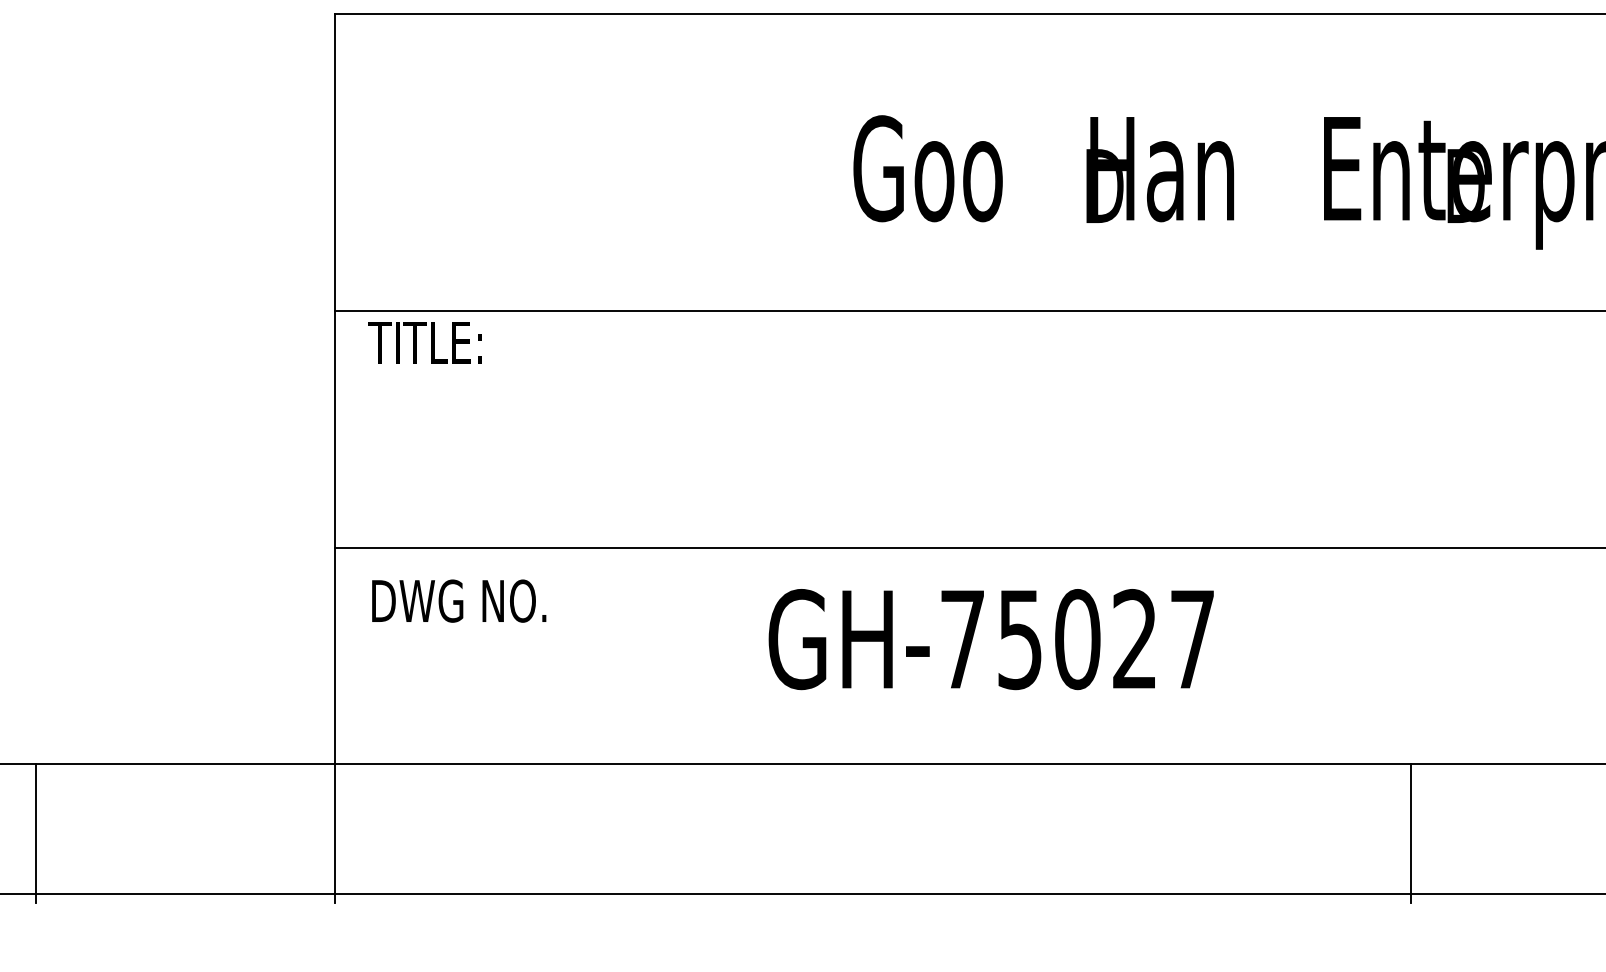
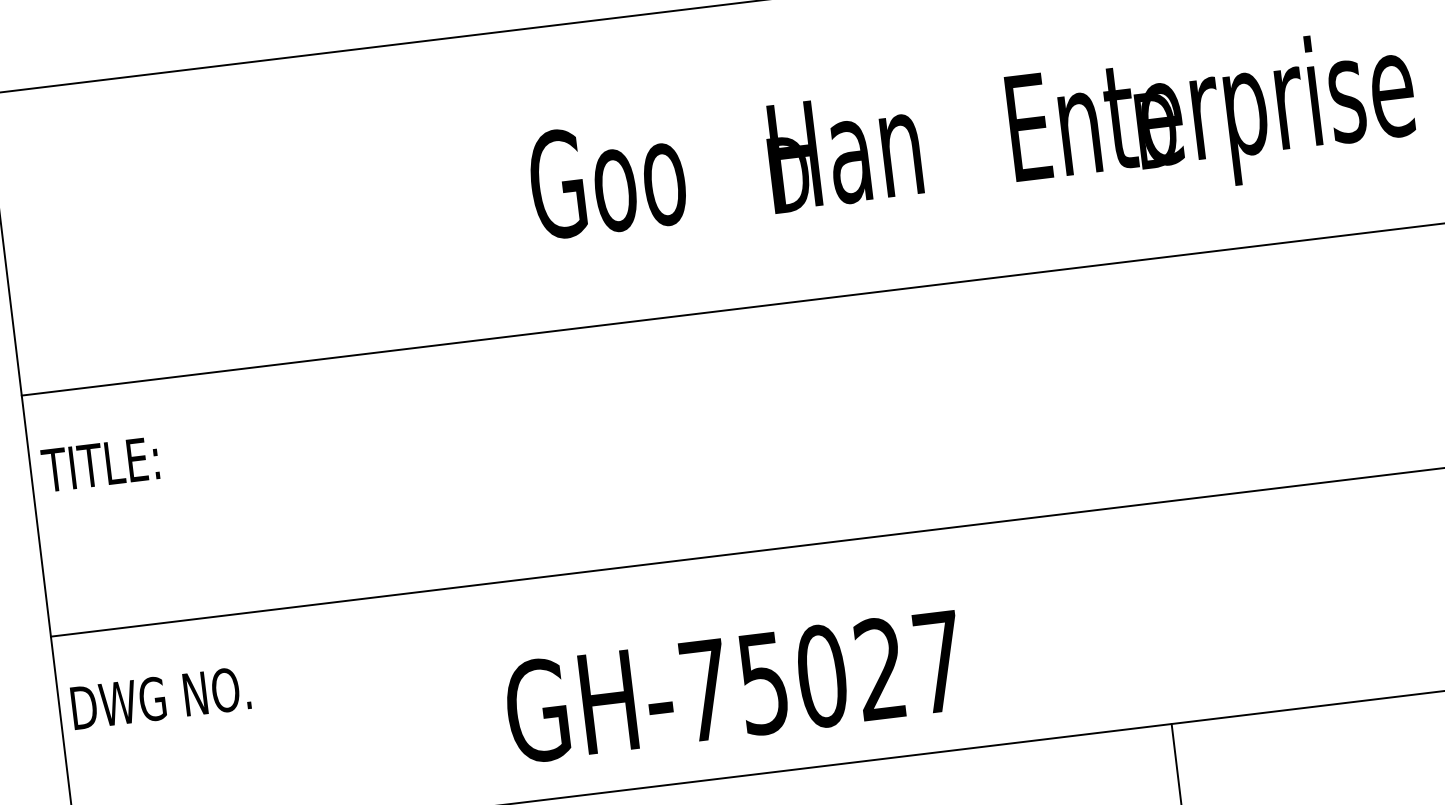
text: (424, 342) -> (99, 464), moved
text: (459, 600) -> (161, 697), moved
text: (990, 639) -> (733, 687), moved

